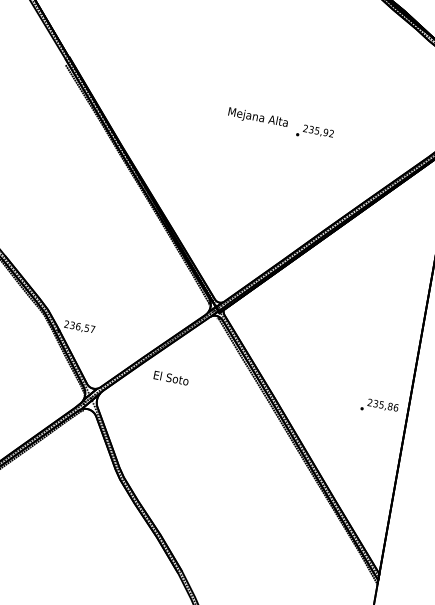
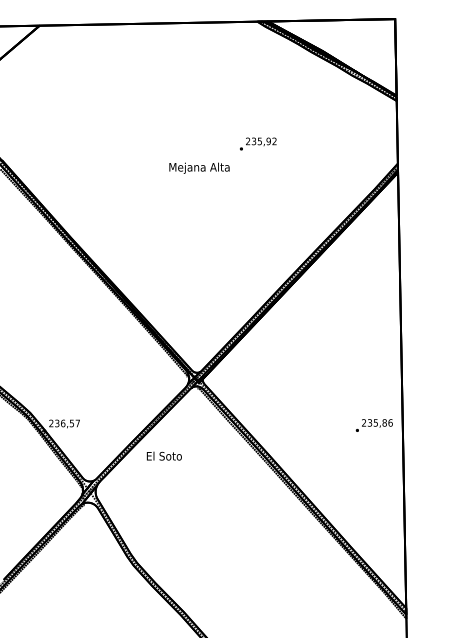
text: (258, 117) -> (199, 167), moved
text: (315, 132) -> (258, 143), moved
text: (378, 406) -> (373, 425), moved

